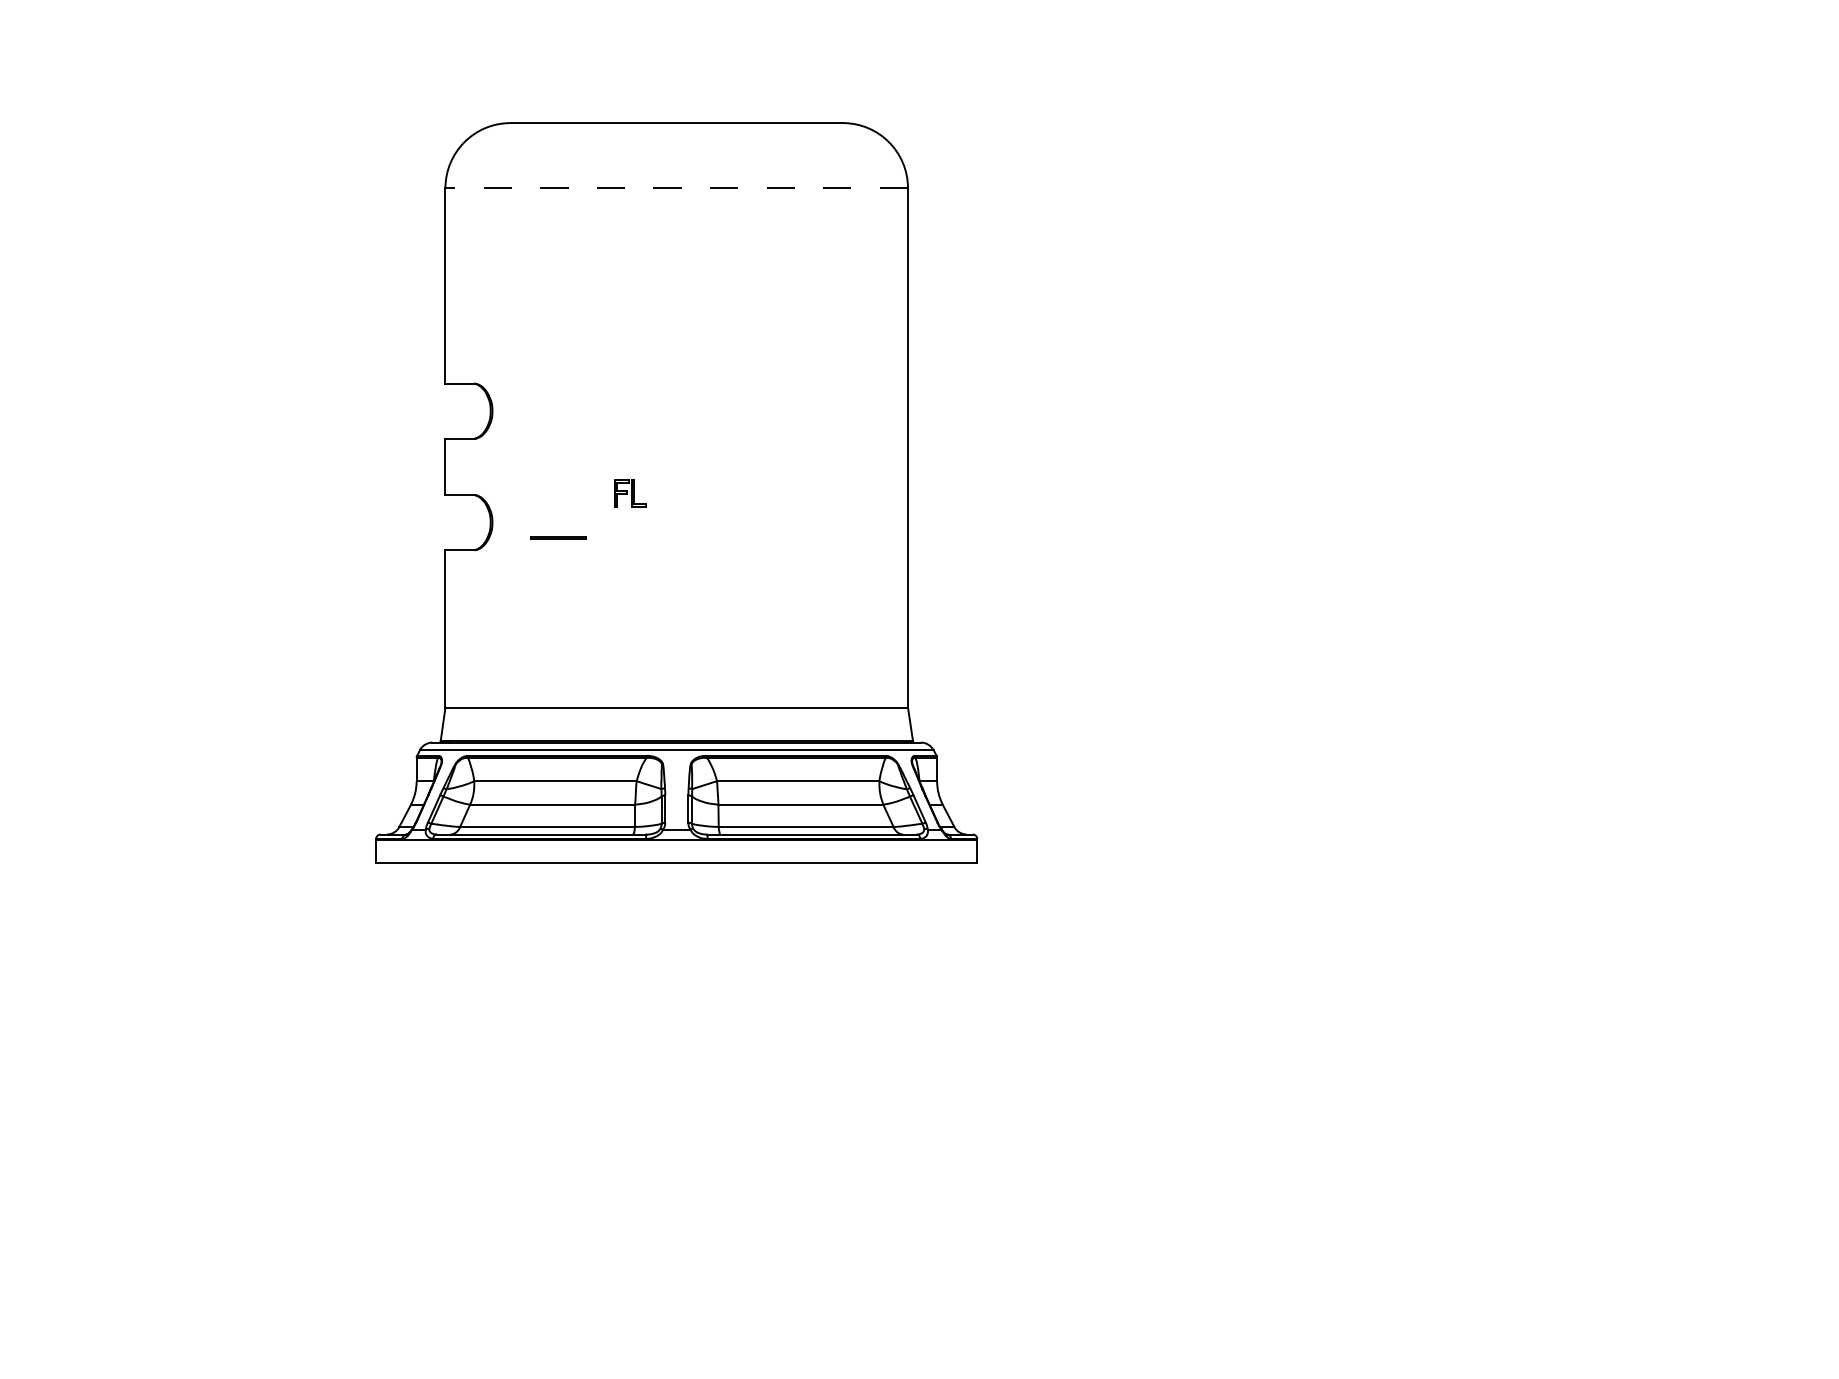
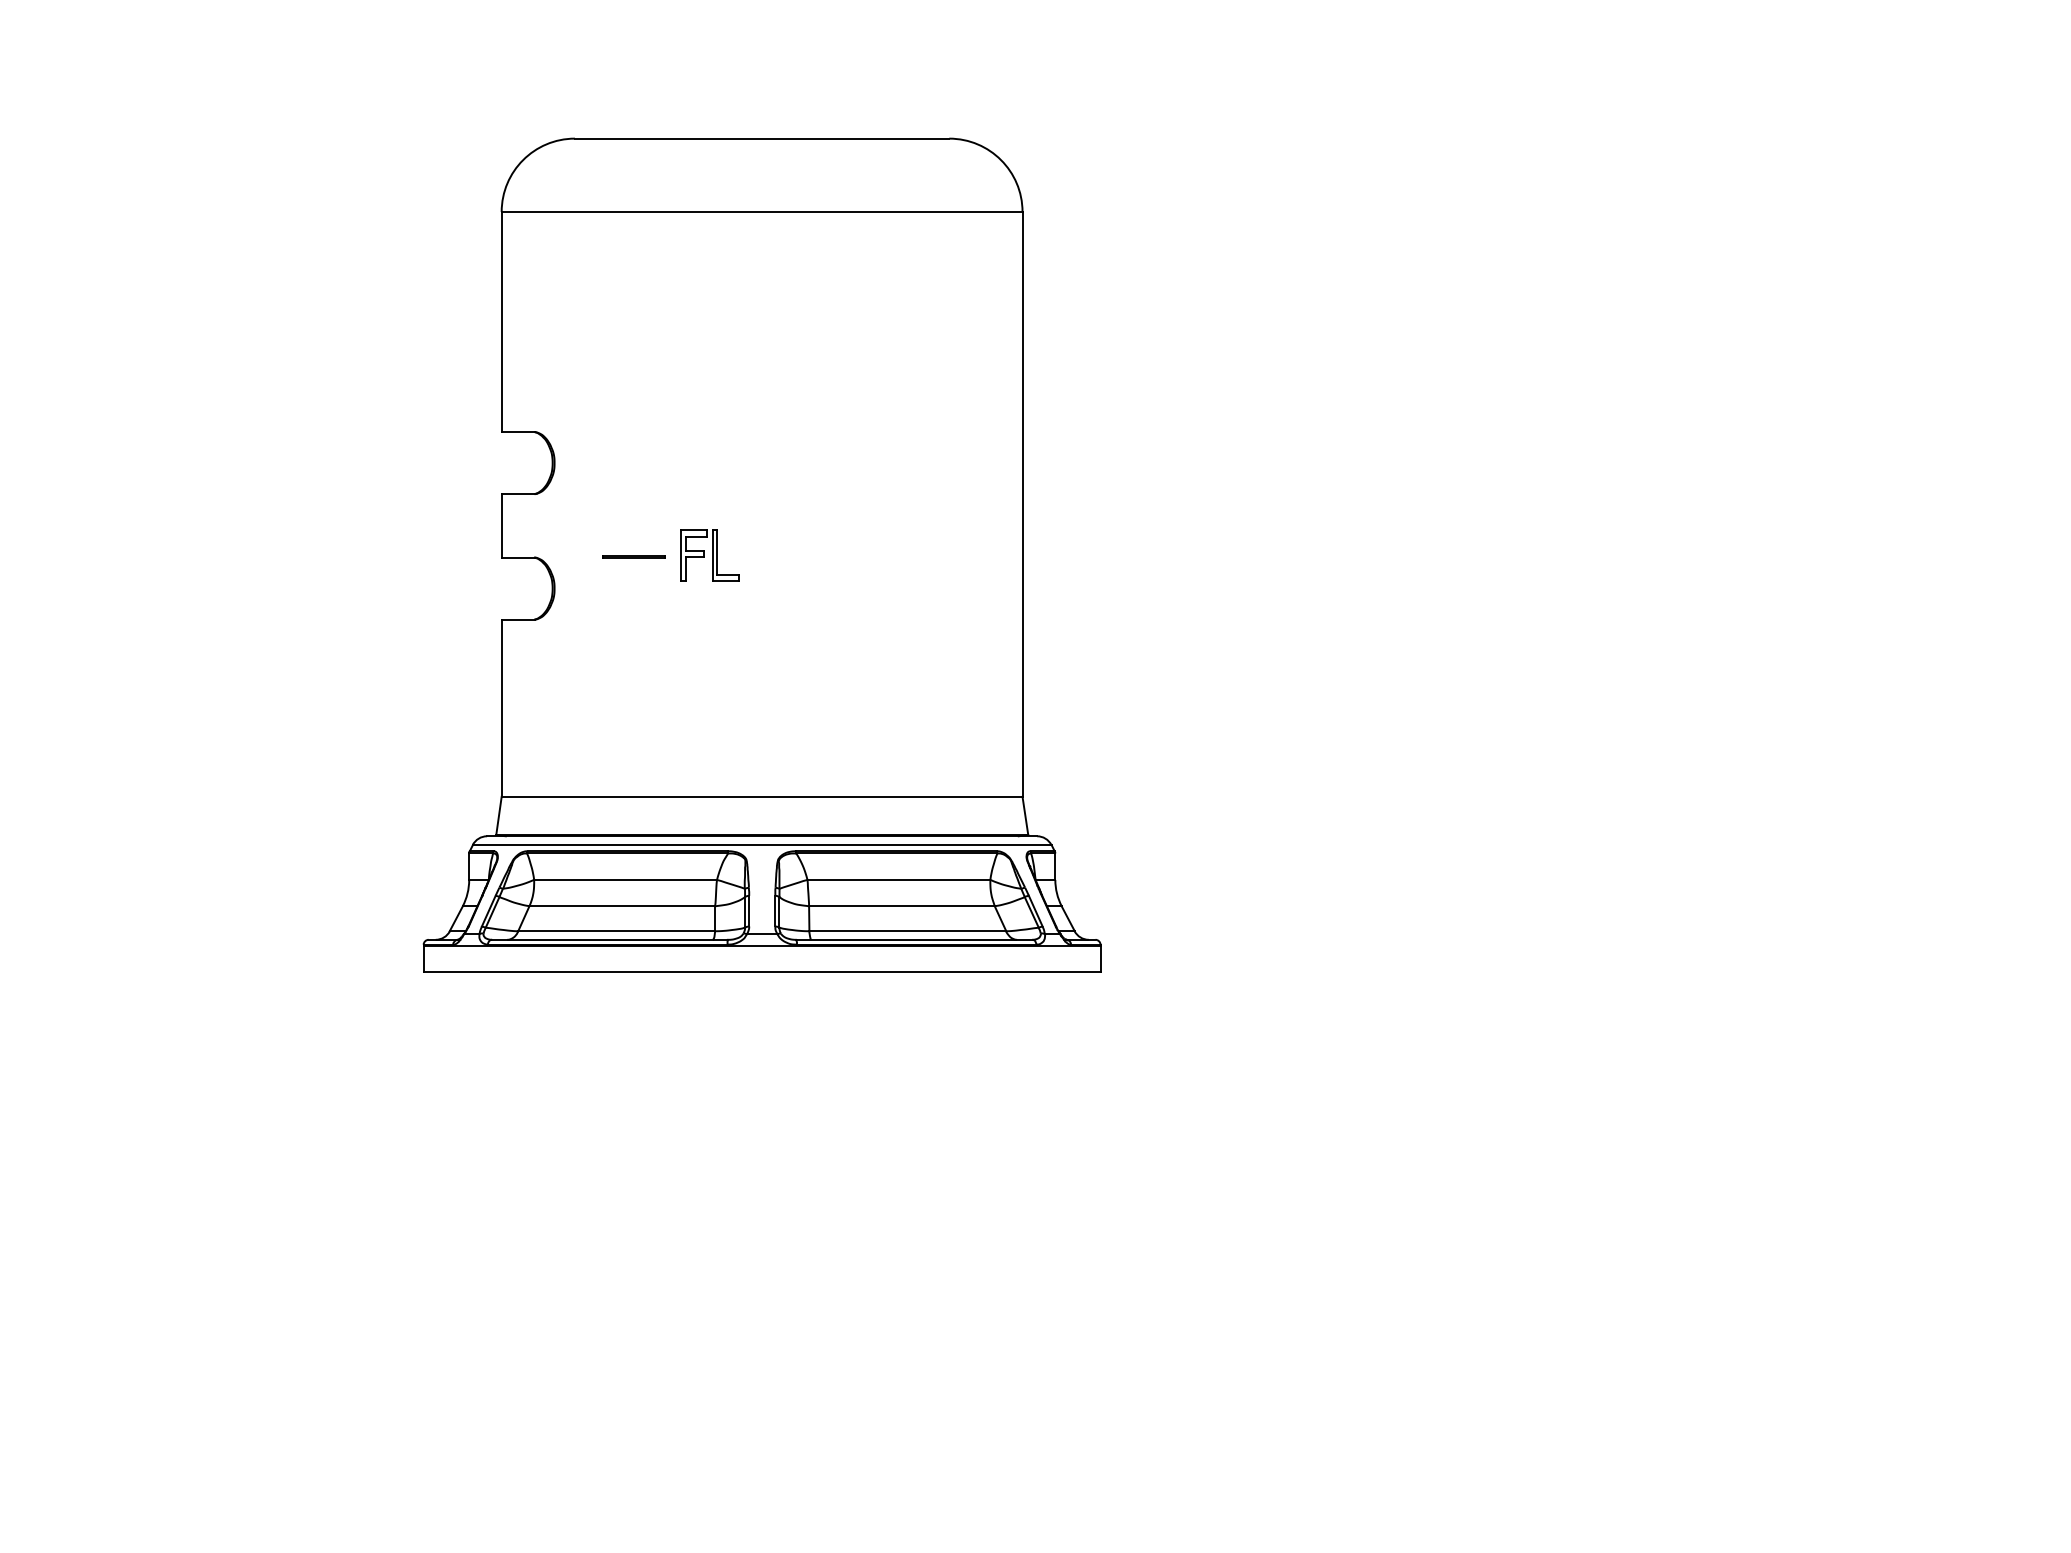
line: (676, 187) -> (761, 211), dashed -> solid
part: (630, 493) -> (709, 555), size x1.67
line: (558, 537) -> (633, 556), moved

